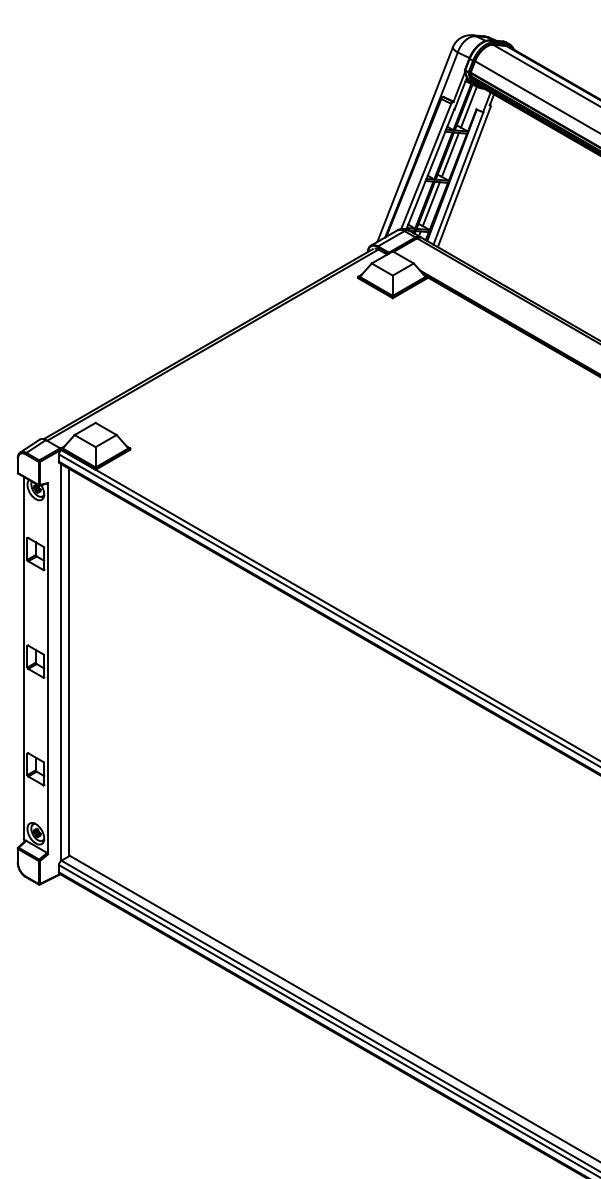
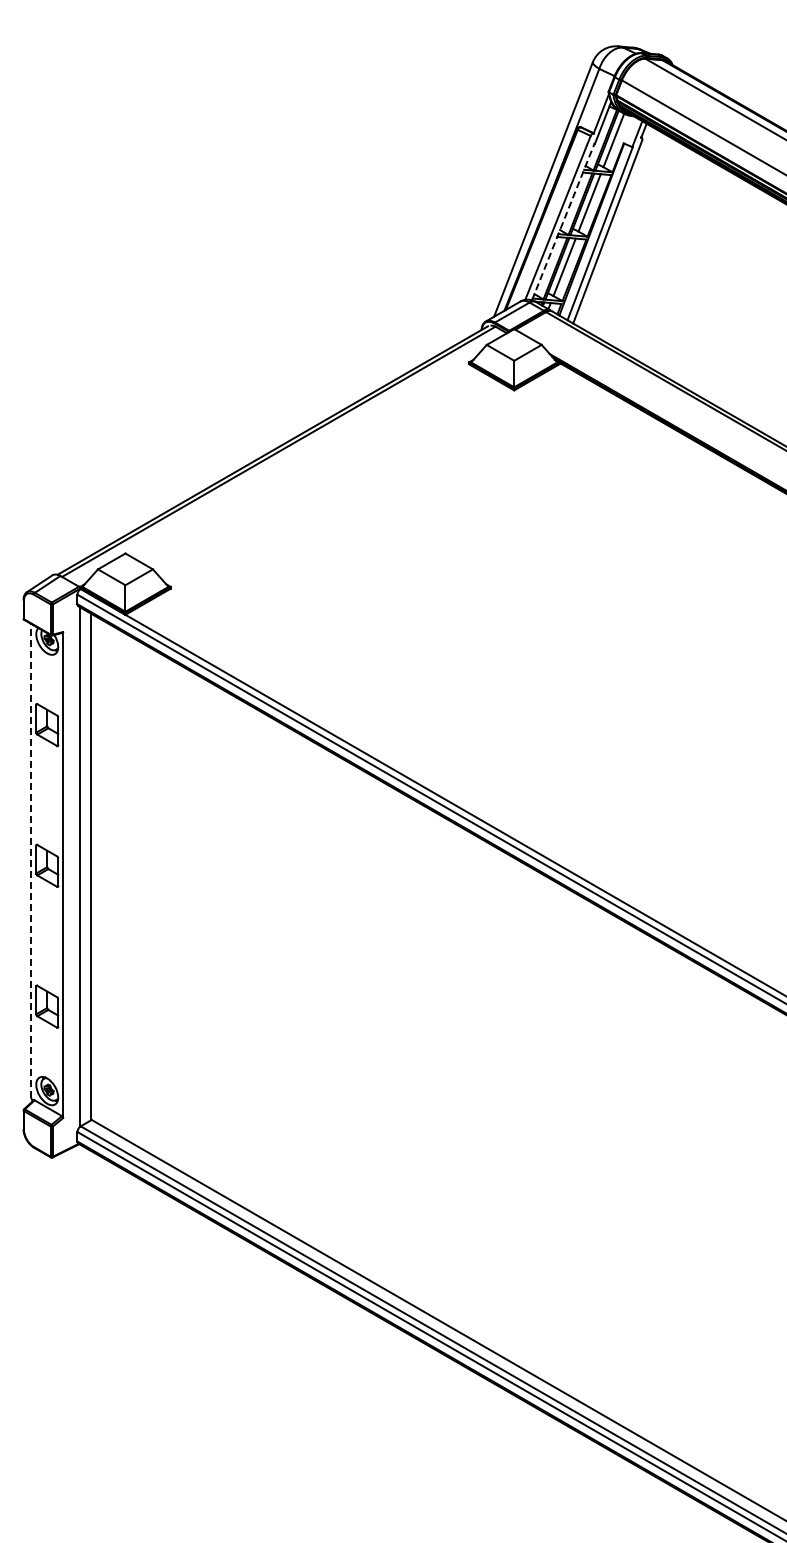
line: (430, 169) -> (563, 221), solid -> dashed
line: (23, 657) -> (31, 860), solid -> dashed

